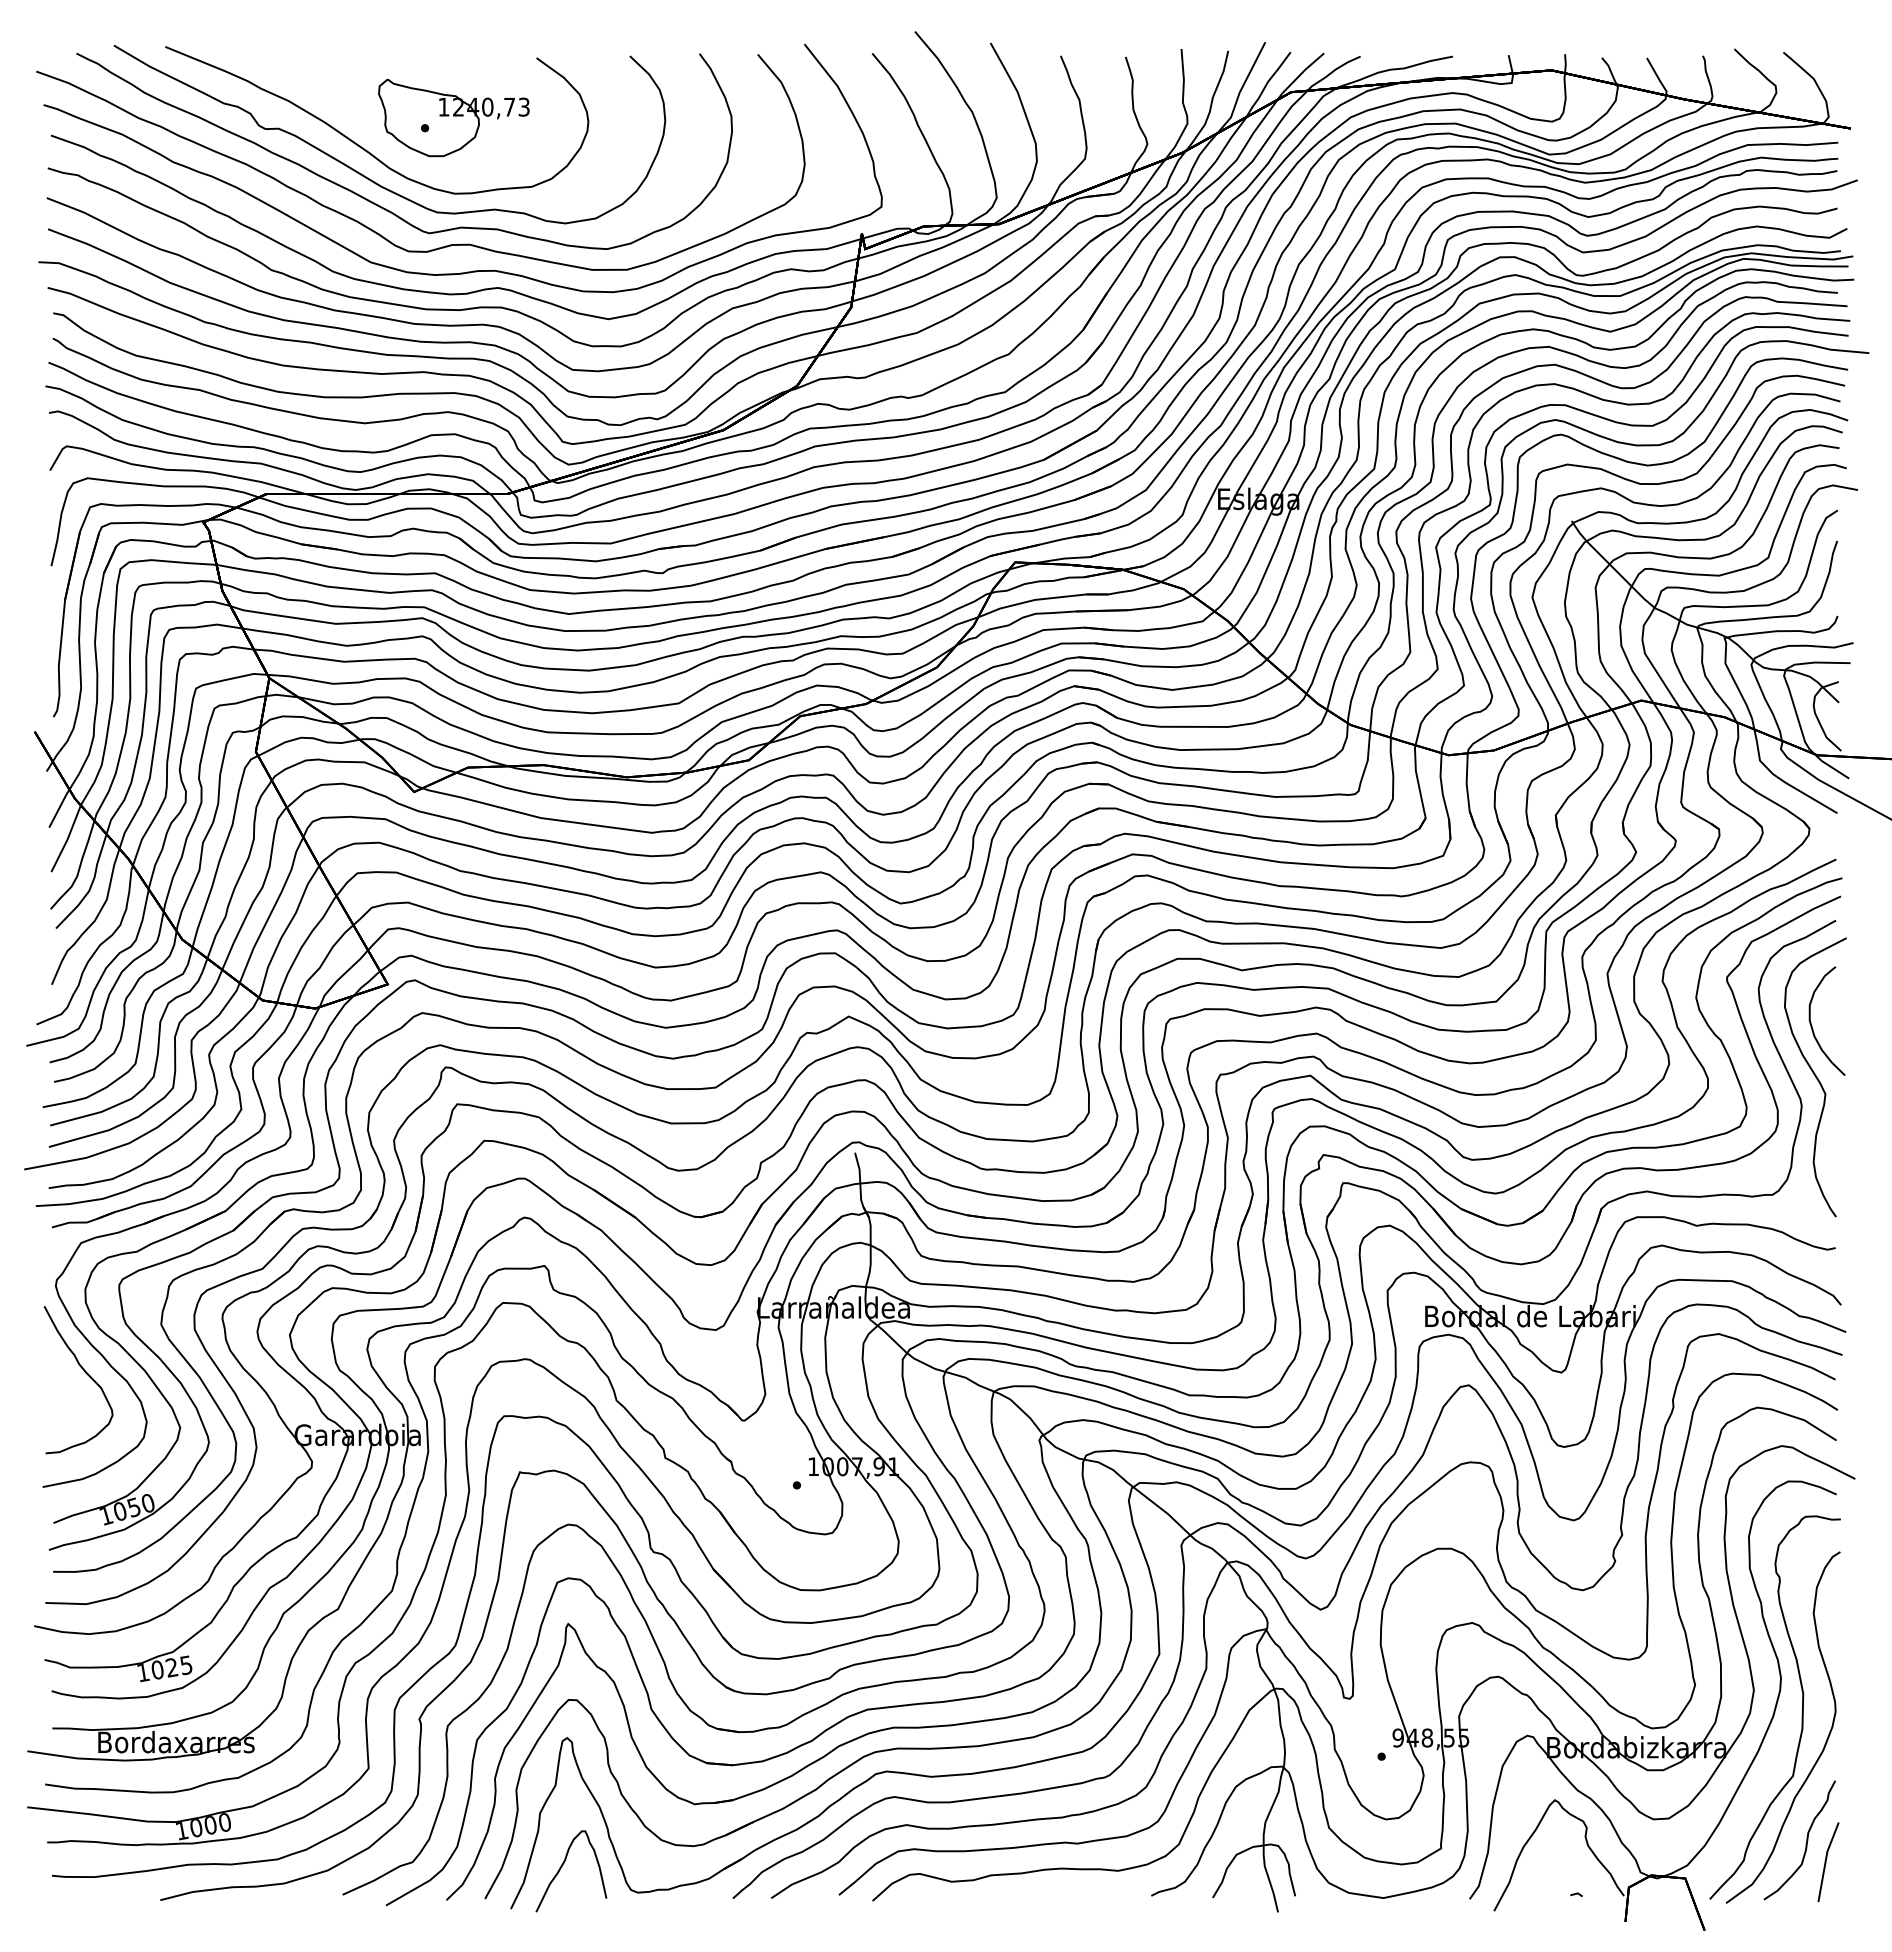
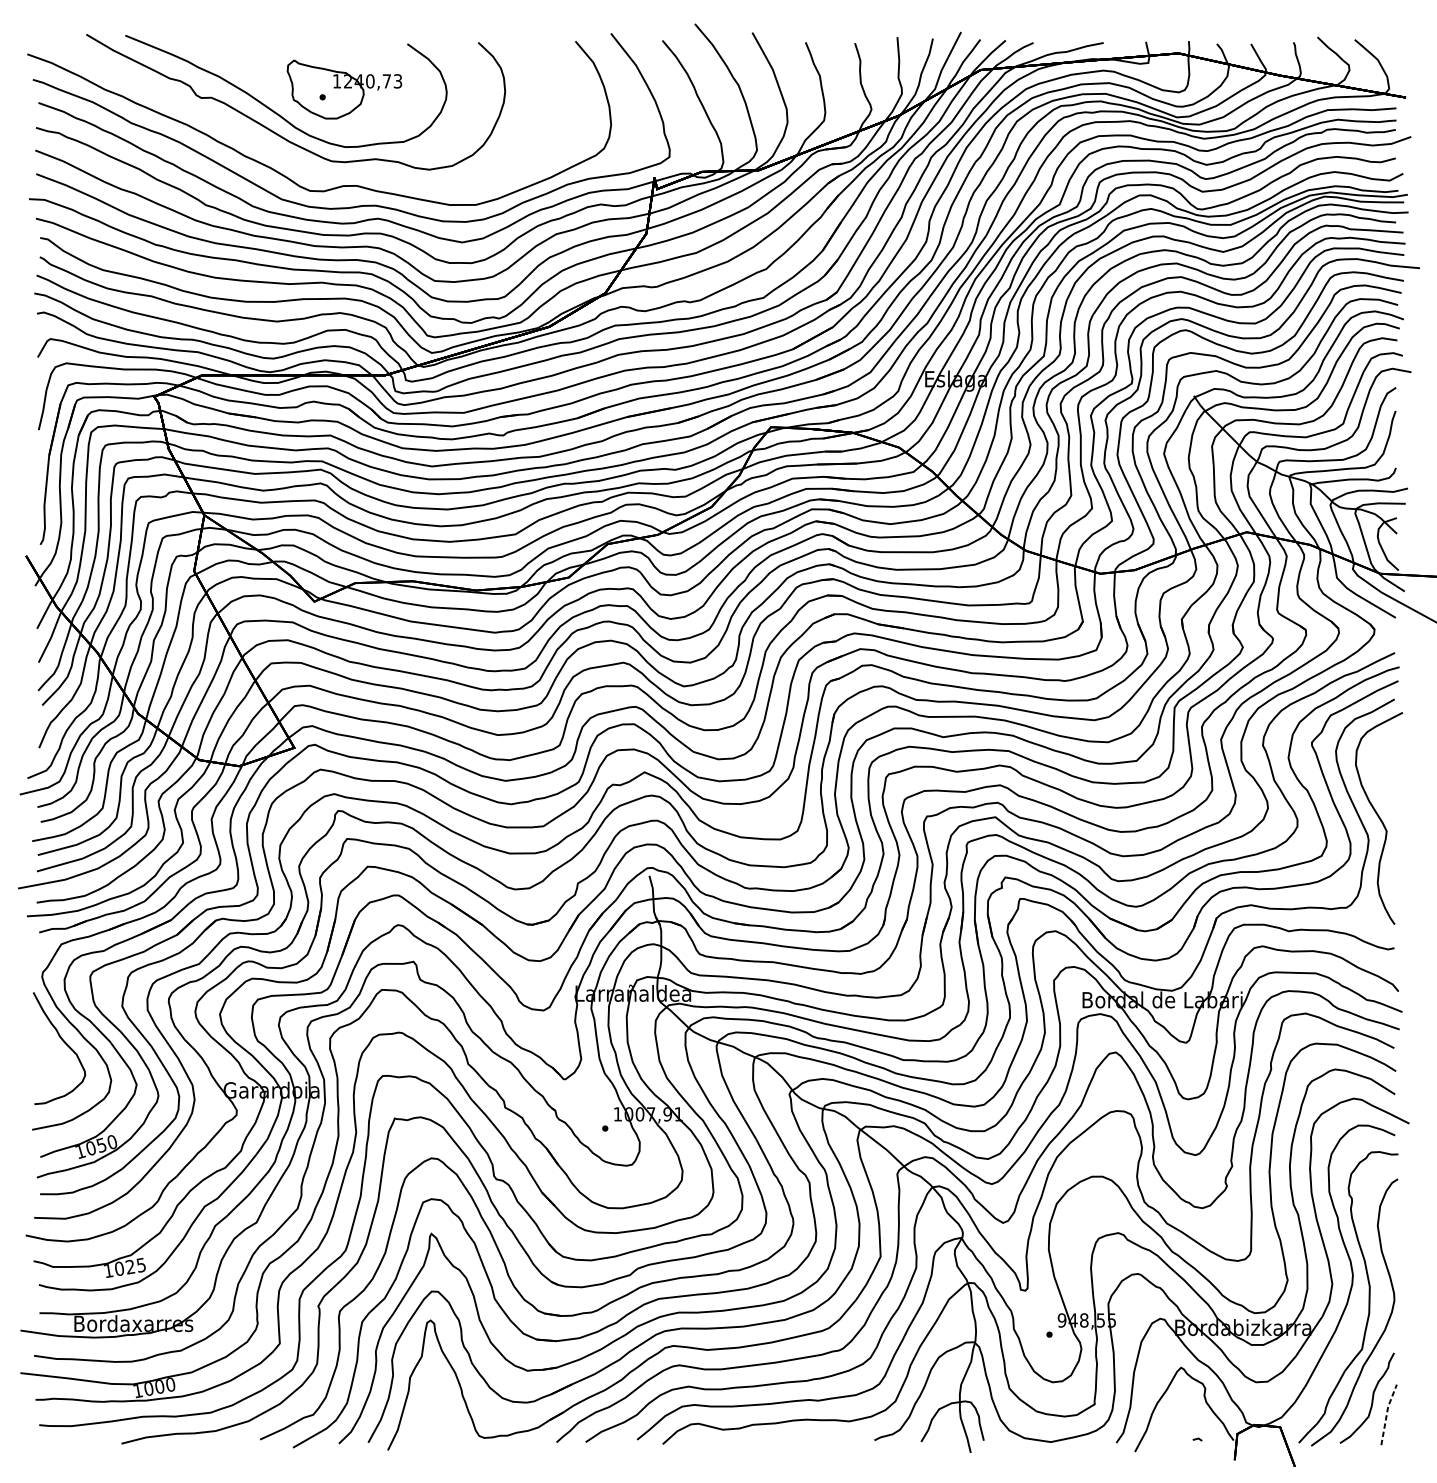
curve: (378, 204) -> (287, 155), removed
curve: (1812, 1025) -> (1376, 779), removed
line: (1825, 1860) -> (1386, 1413), solid -> dashed
curve: (563, 1865) -> (427, 1417), removed

